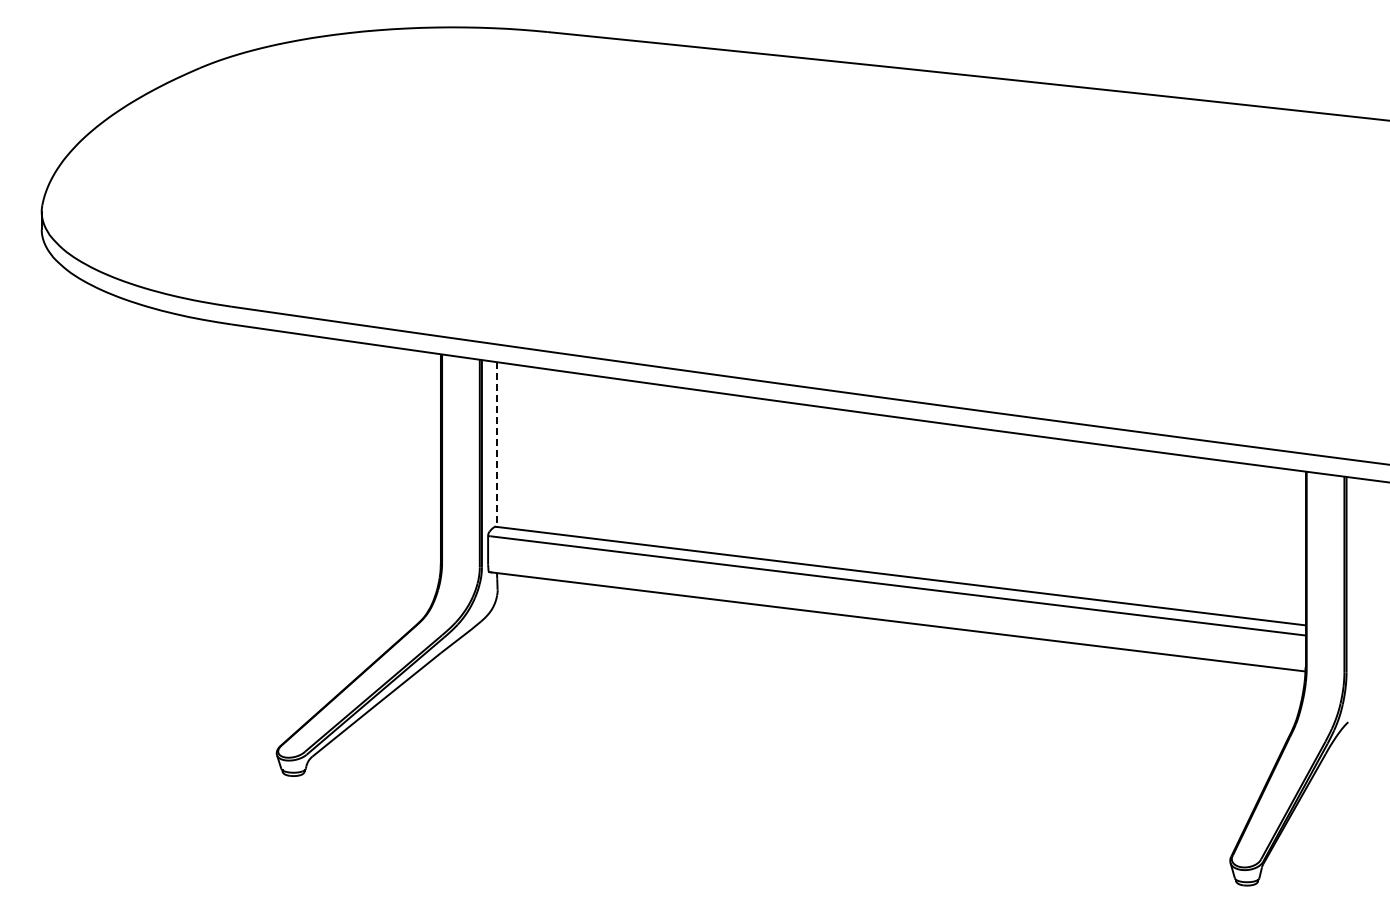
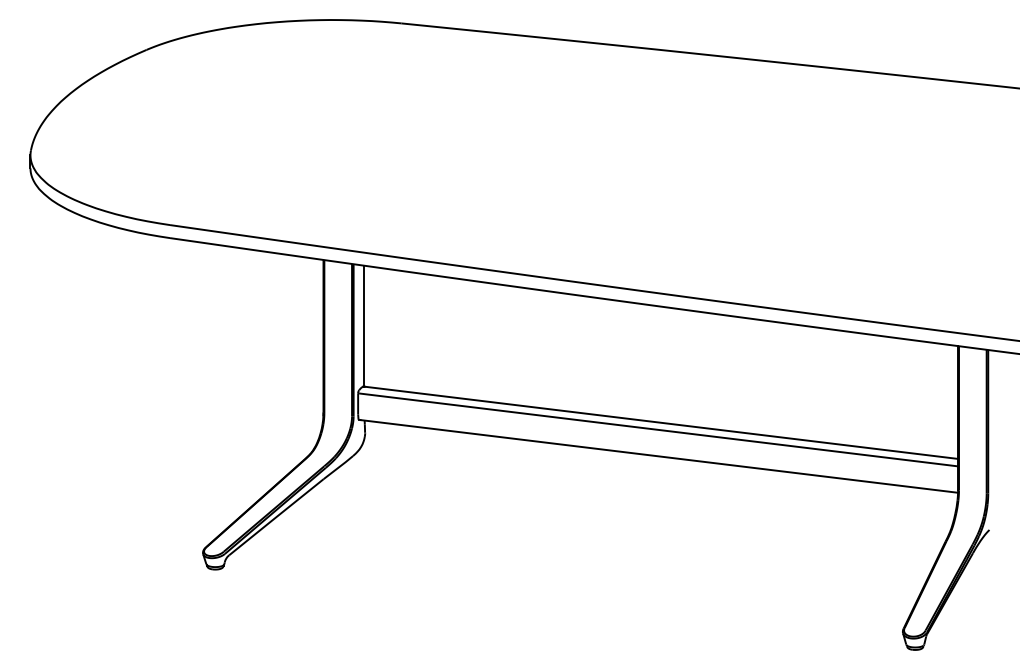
line: (496, 445) -> (364, 326), dashed -> solid

